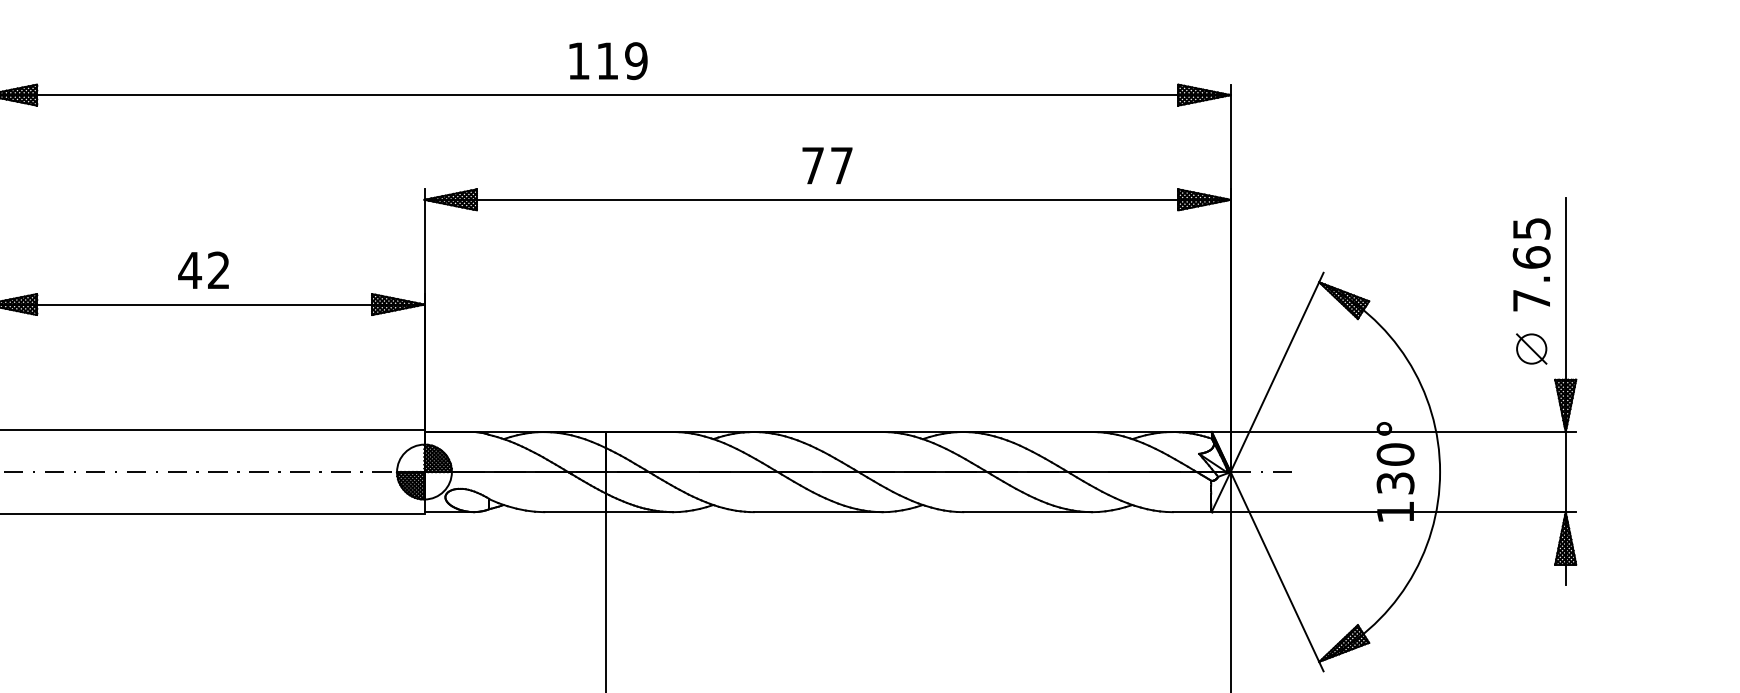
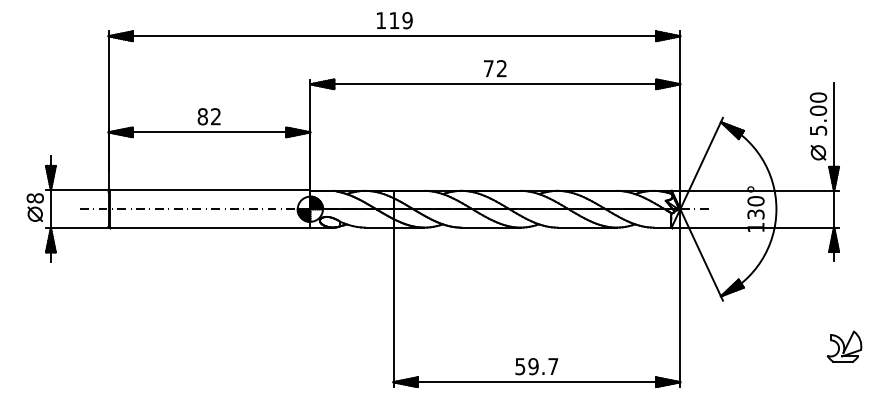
text: (840, 165) -> (501, 68), 77 -> 72
text: (1531, 263) -> (818, 113), 7.65 -> 5.00
text: (189, 269) -> (202, 116), 42 -> 82

